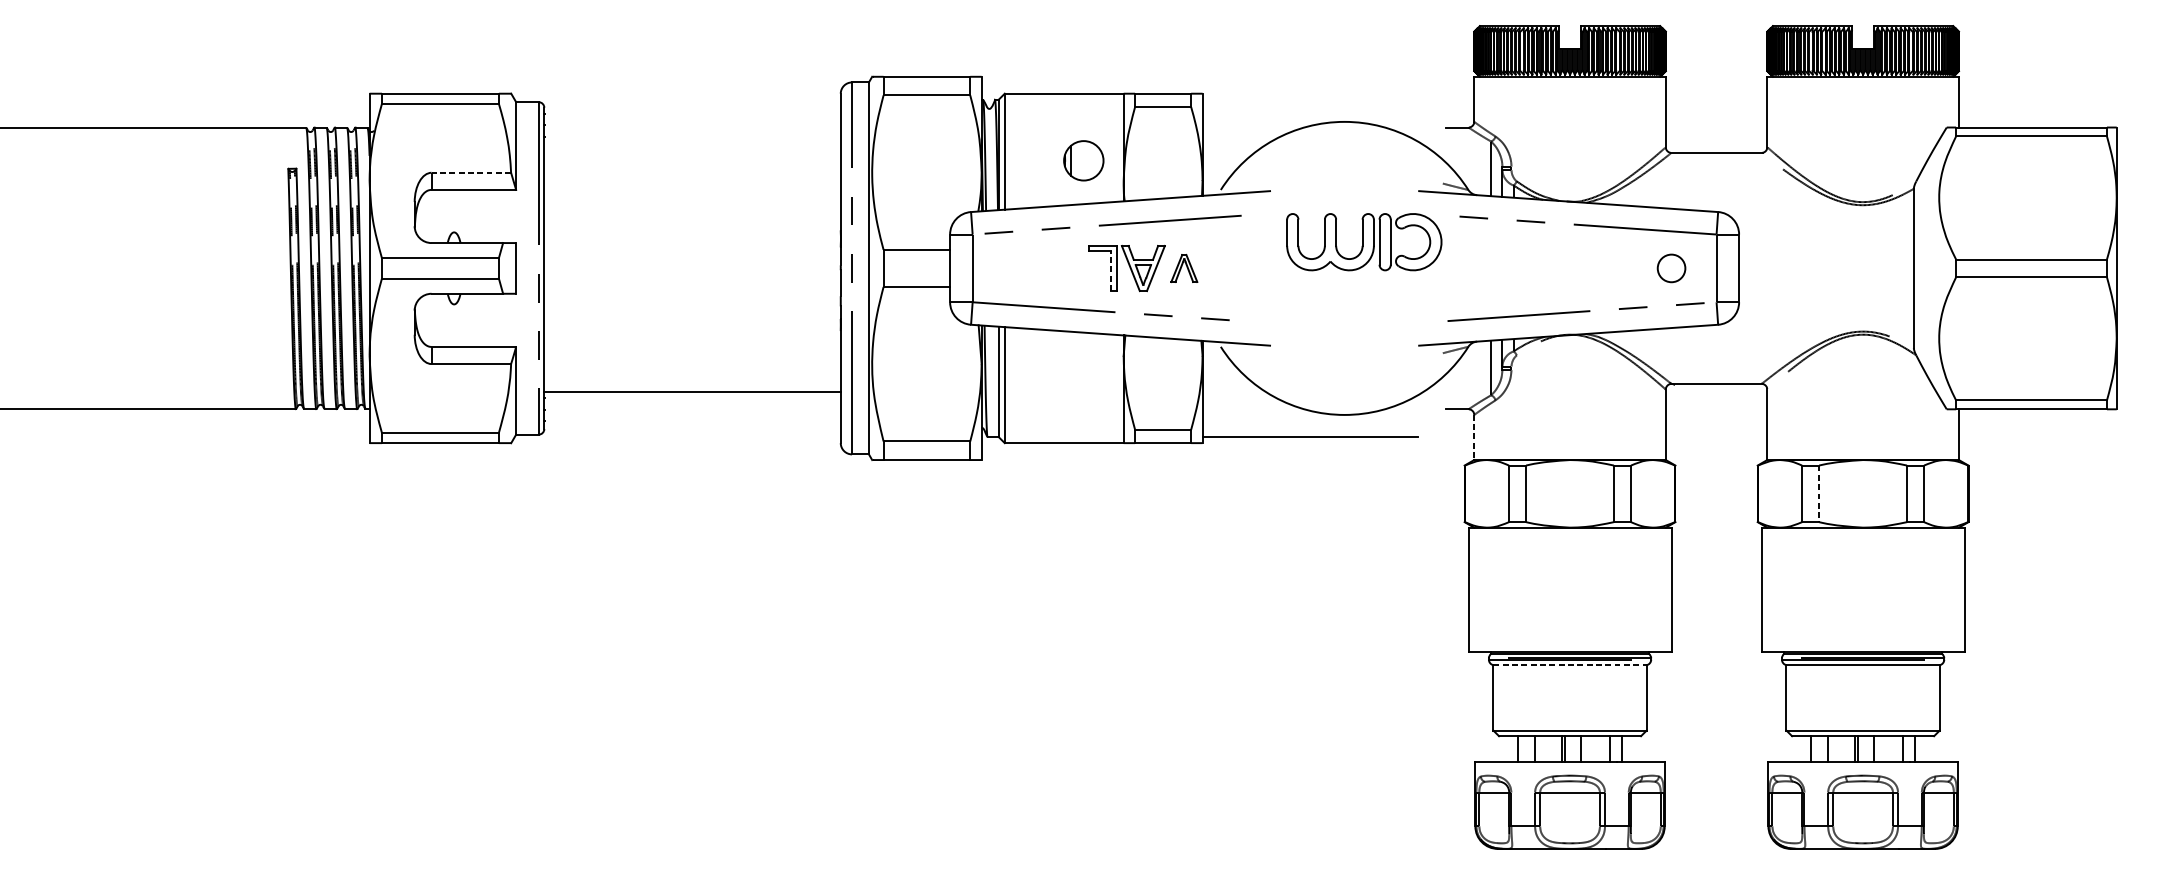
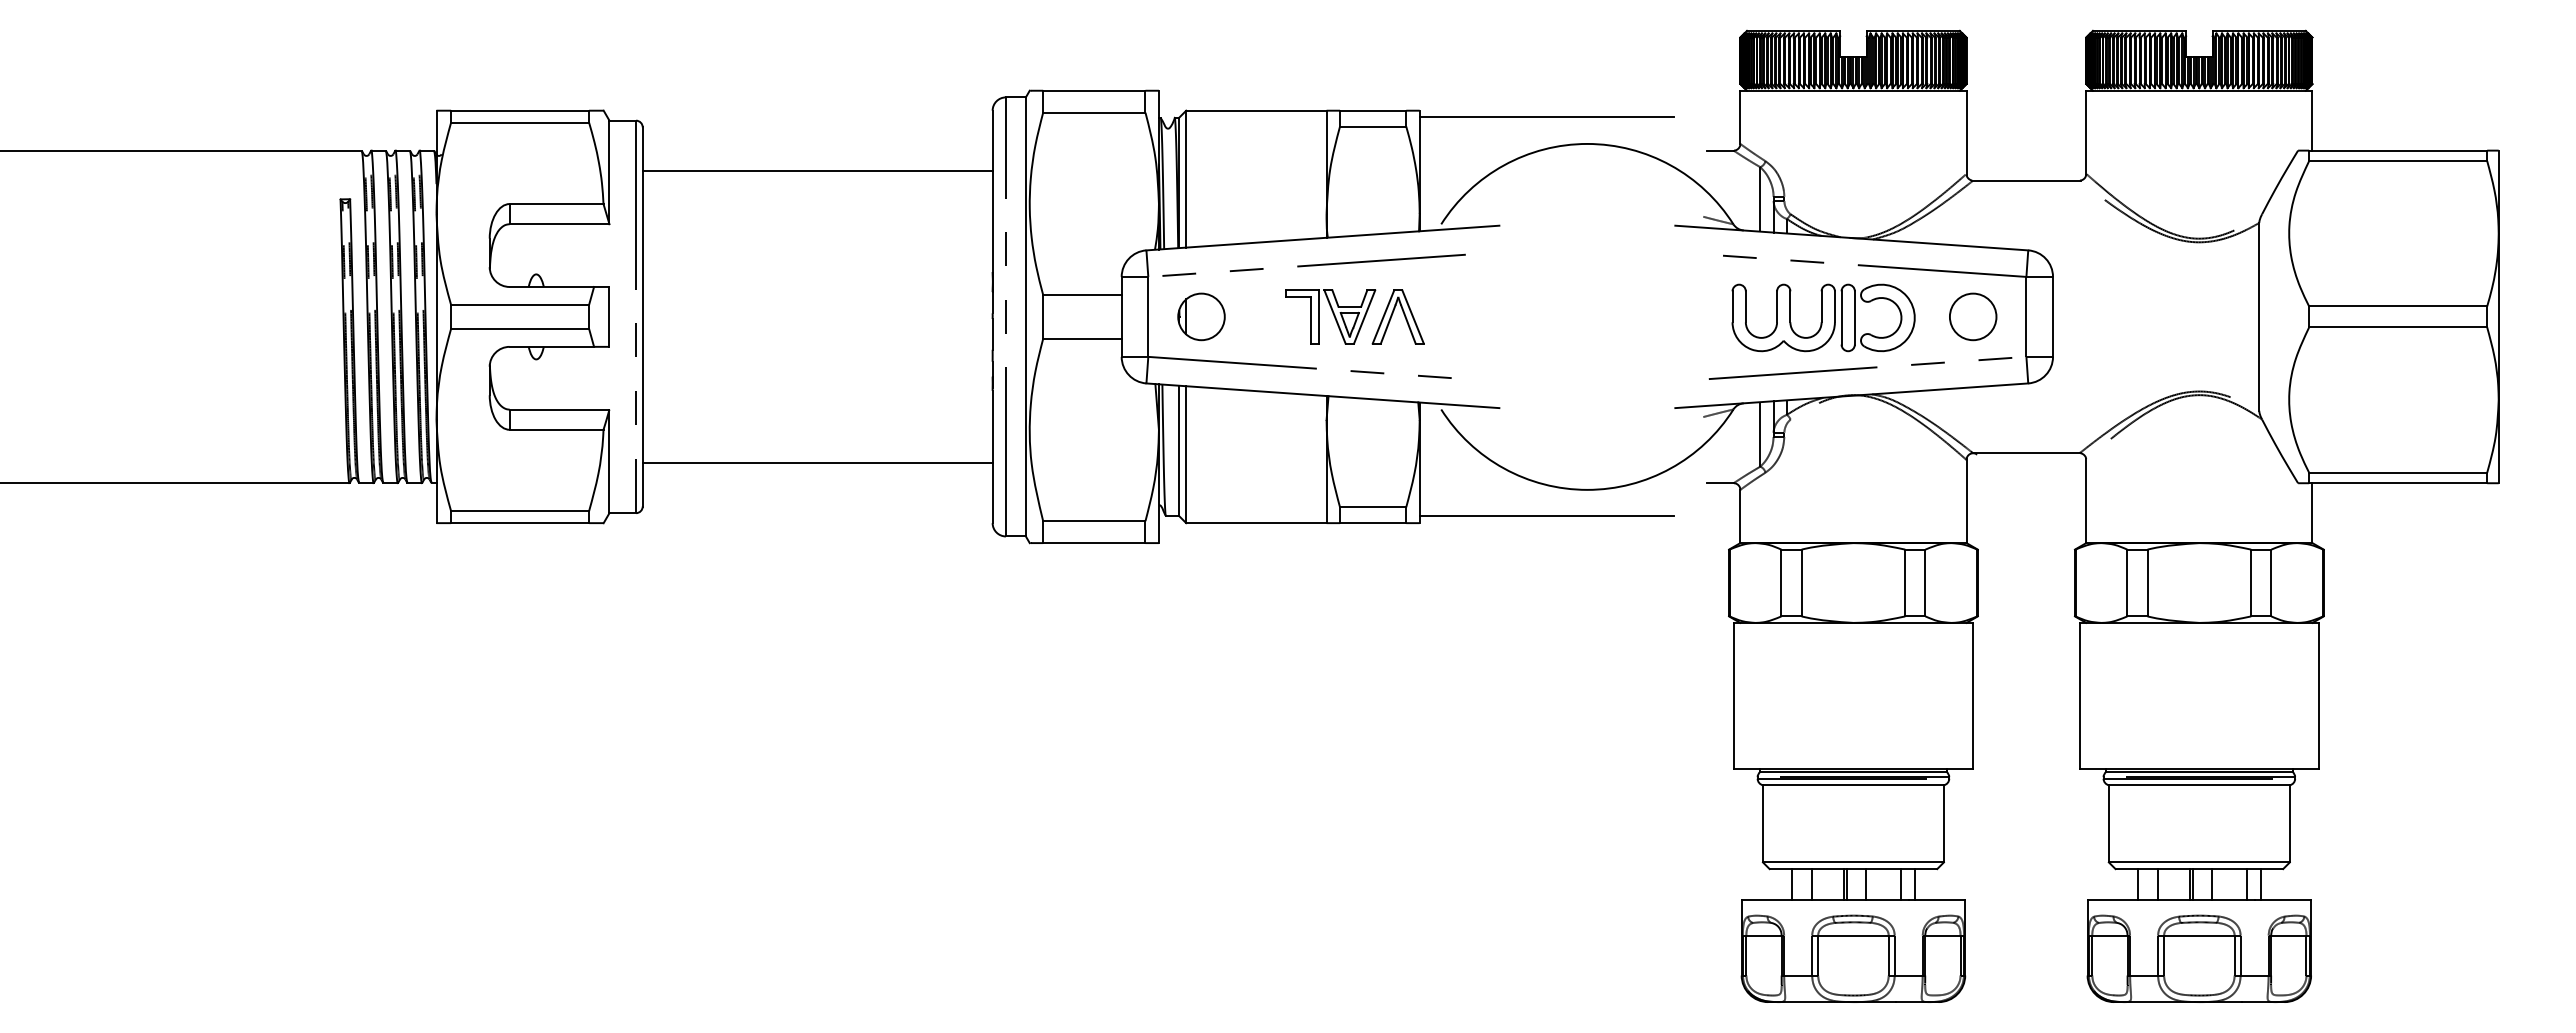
line: (1310, 99) -> (1546, 117), added
line: (692, 144) -> (817, 170), added
part: (1083, 160) -> (1201, 316), moved
line: (471, 173) -> (556, 204), dashed -> solid
part: (1364, 241) -> (1823, 317), moved
part: (1183, 268) -> (1397, 316), size x1.67
circle: (1671, 268) -> (1973, 316), size x1.43
line: (1110, 271) -> (1311, 320), dashed -> solid
line: (1474, 437) -> (1740, 516), dashed -> solid
line: (1819, 494) -> (2147, 583), dashed -> solid
line: (1570, 665) -> (1853, 785), dashed -> solid

